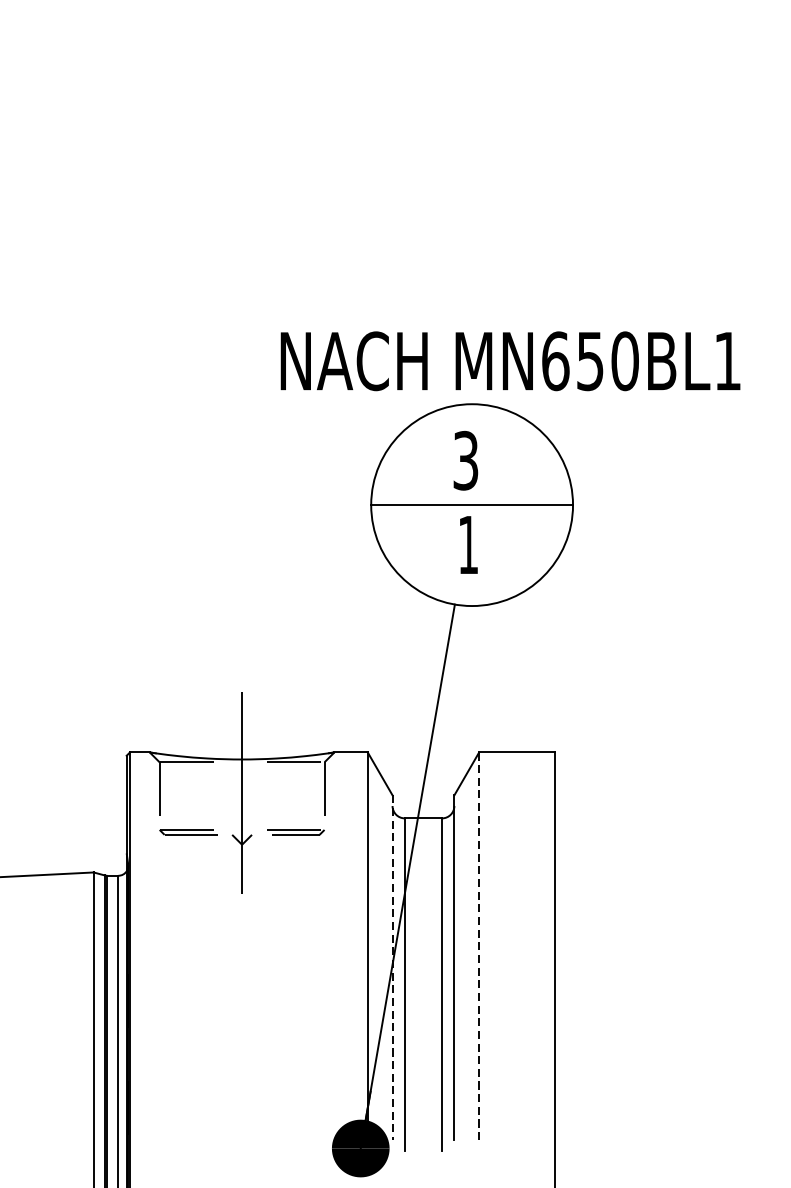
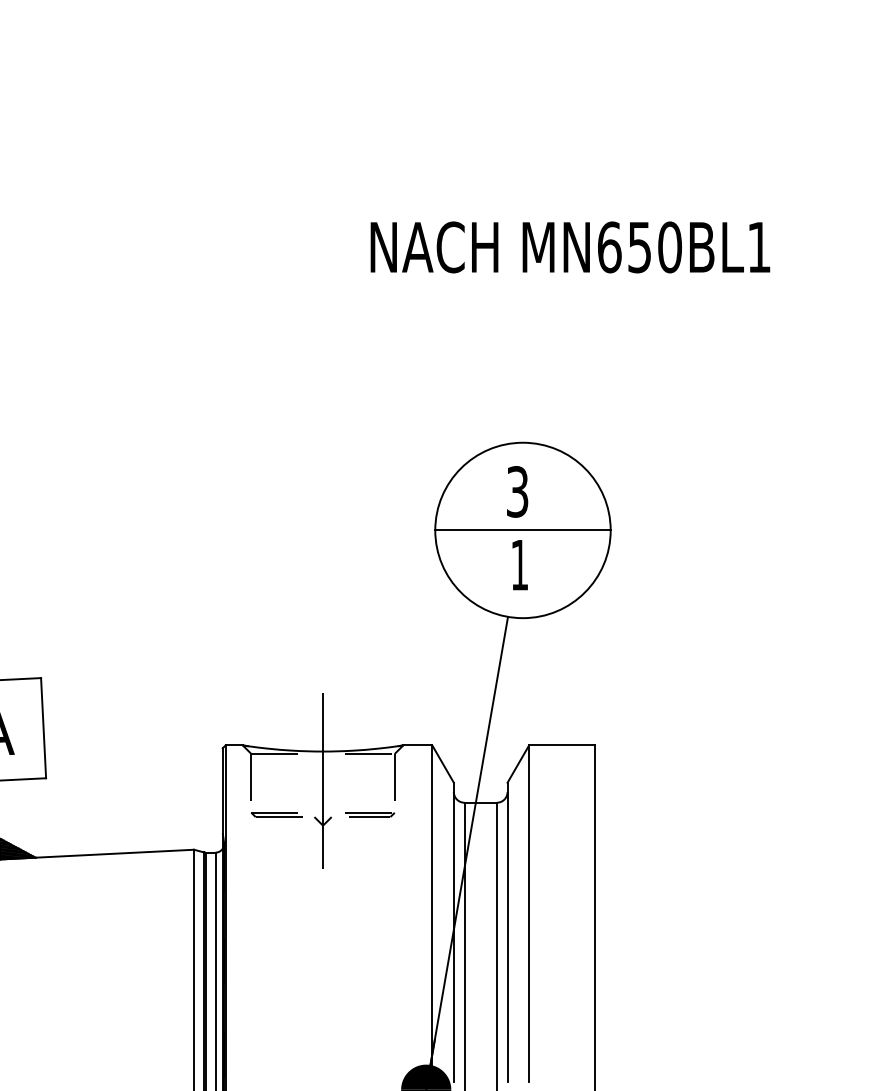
text: (510, 361) -> (570, 247), moved
line: (479, 946) -> (529, 914), dashed -> solid
line: (392, 967) -> (453, 932), dashed -> solid

